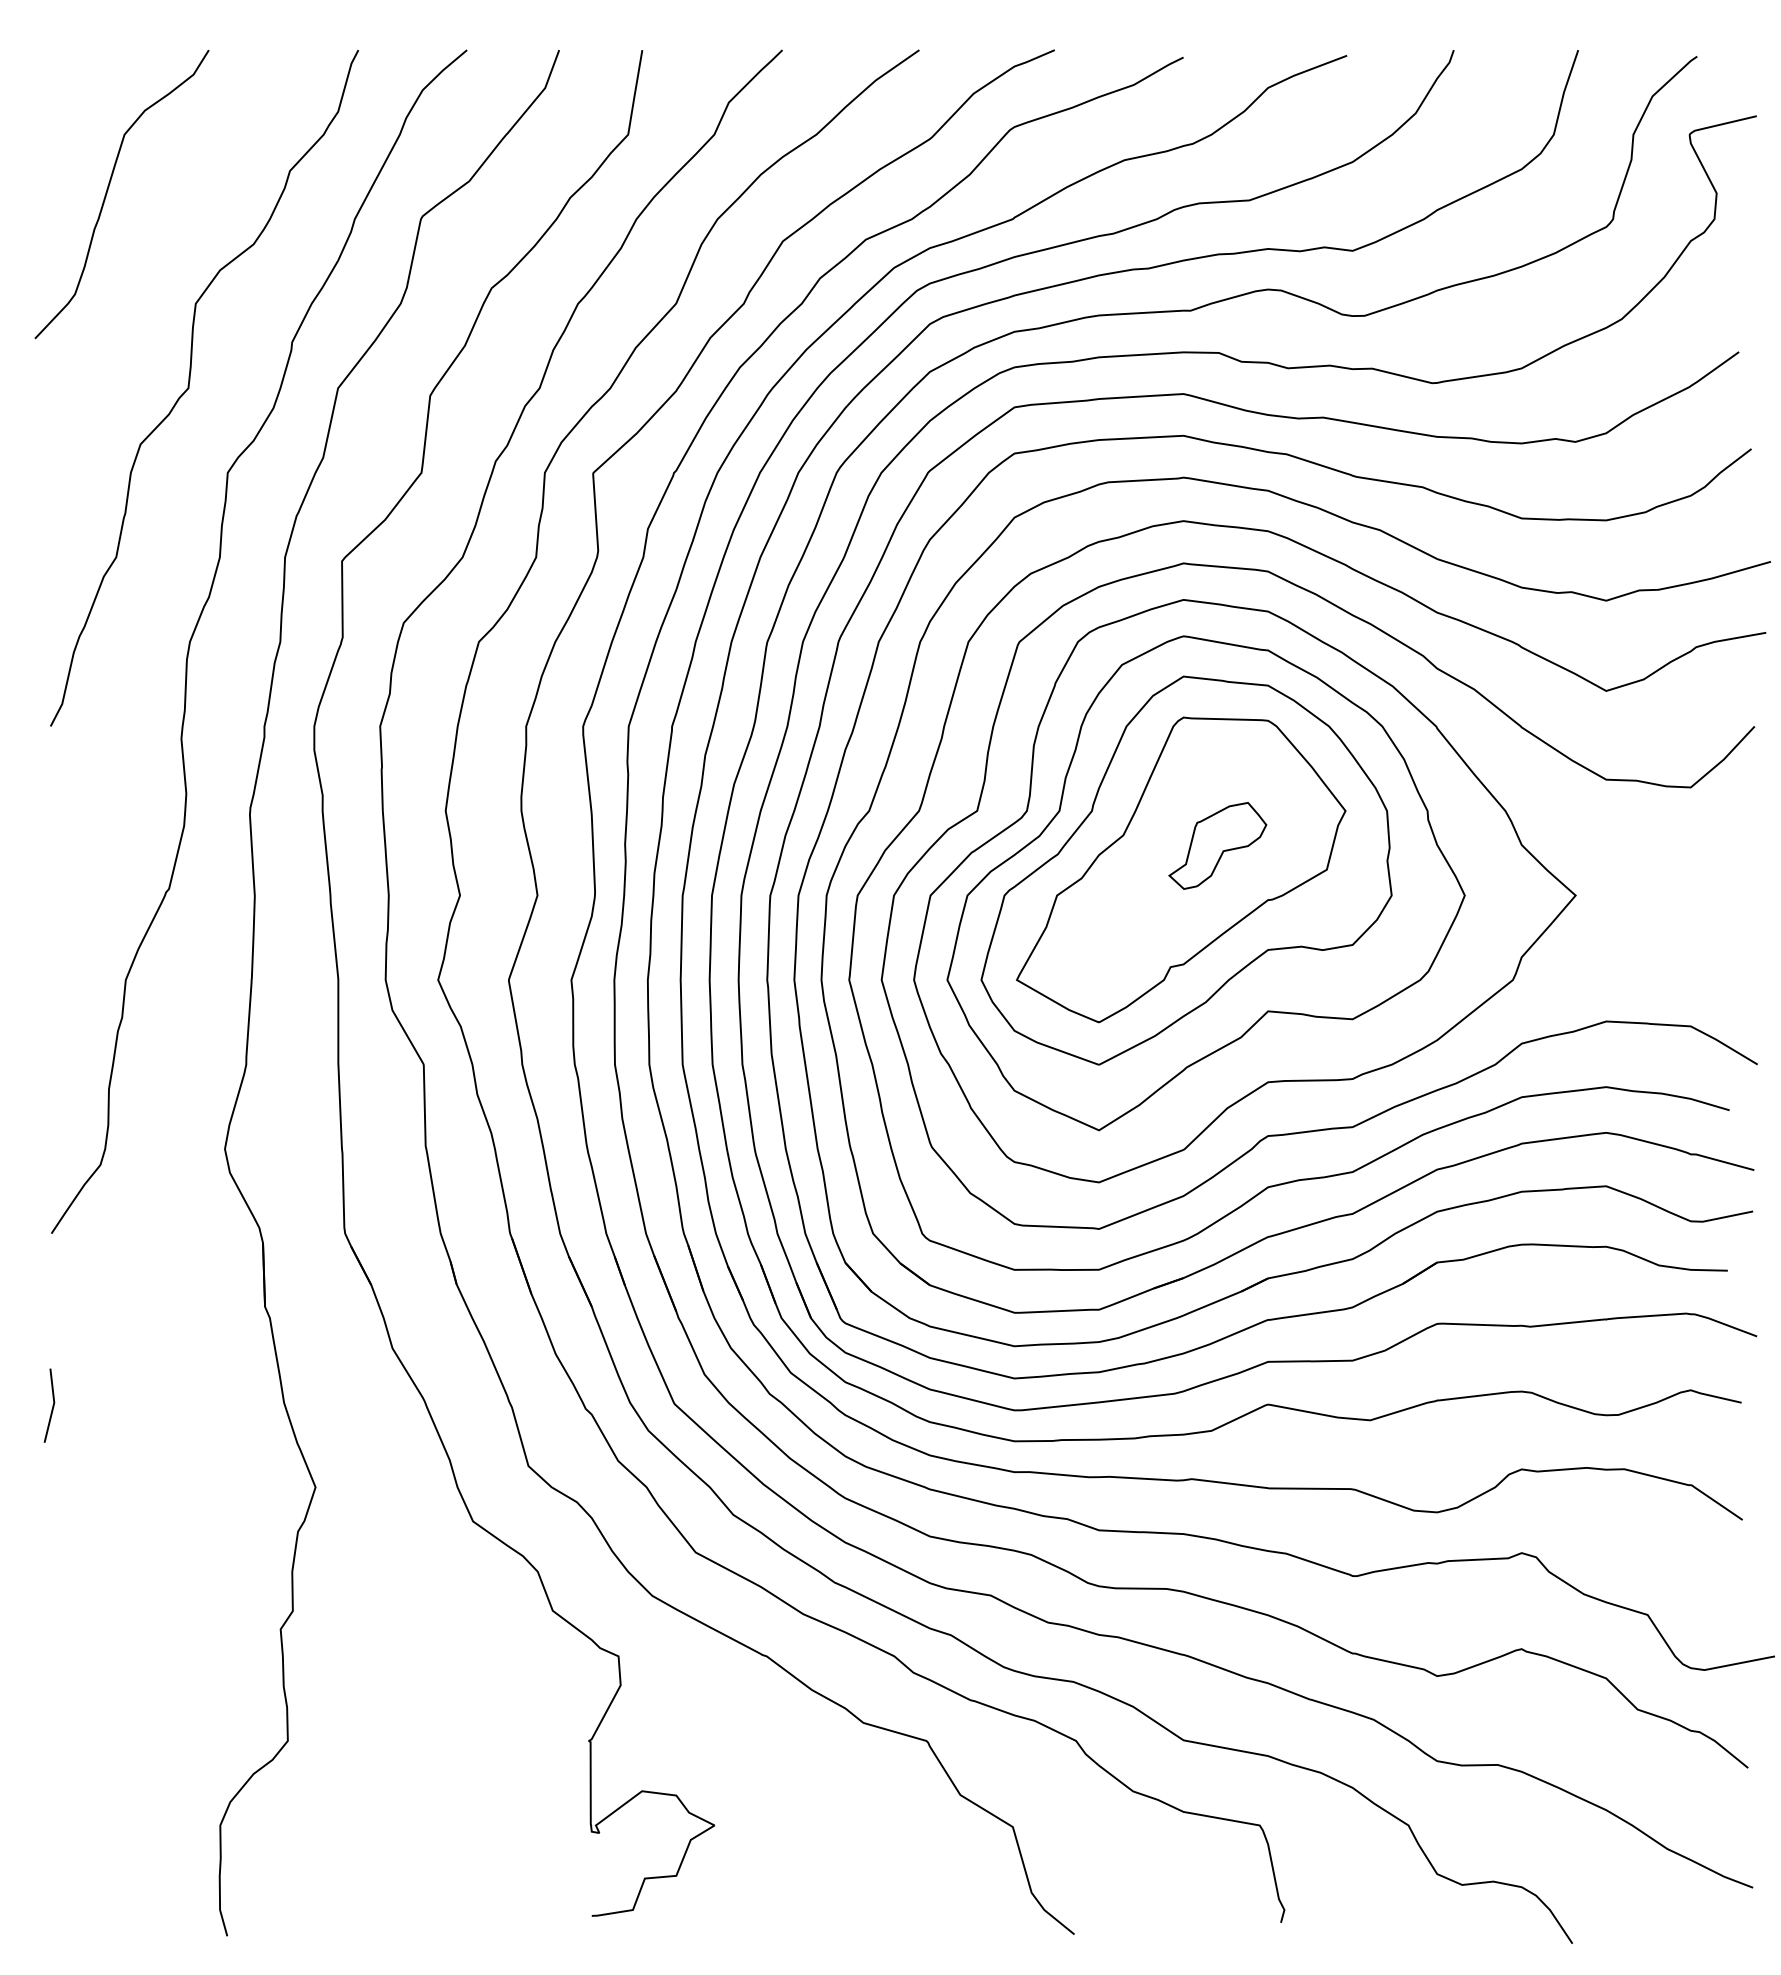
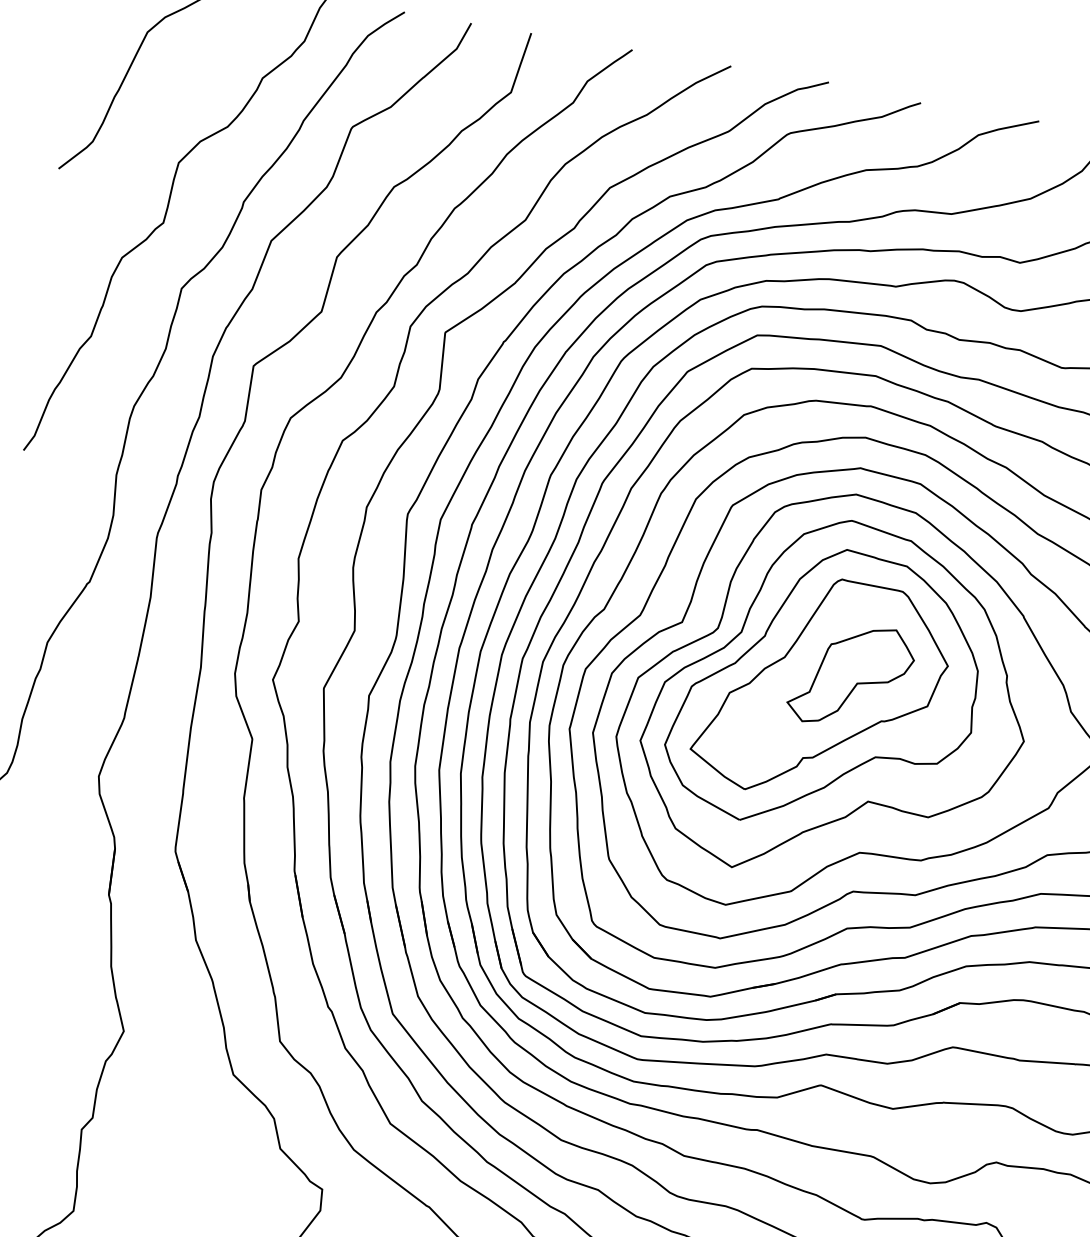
part: (1217, 845) -> (851, 675), size x1.67

